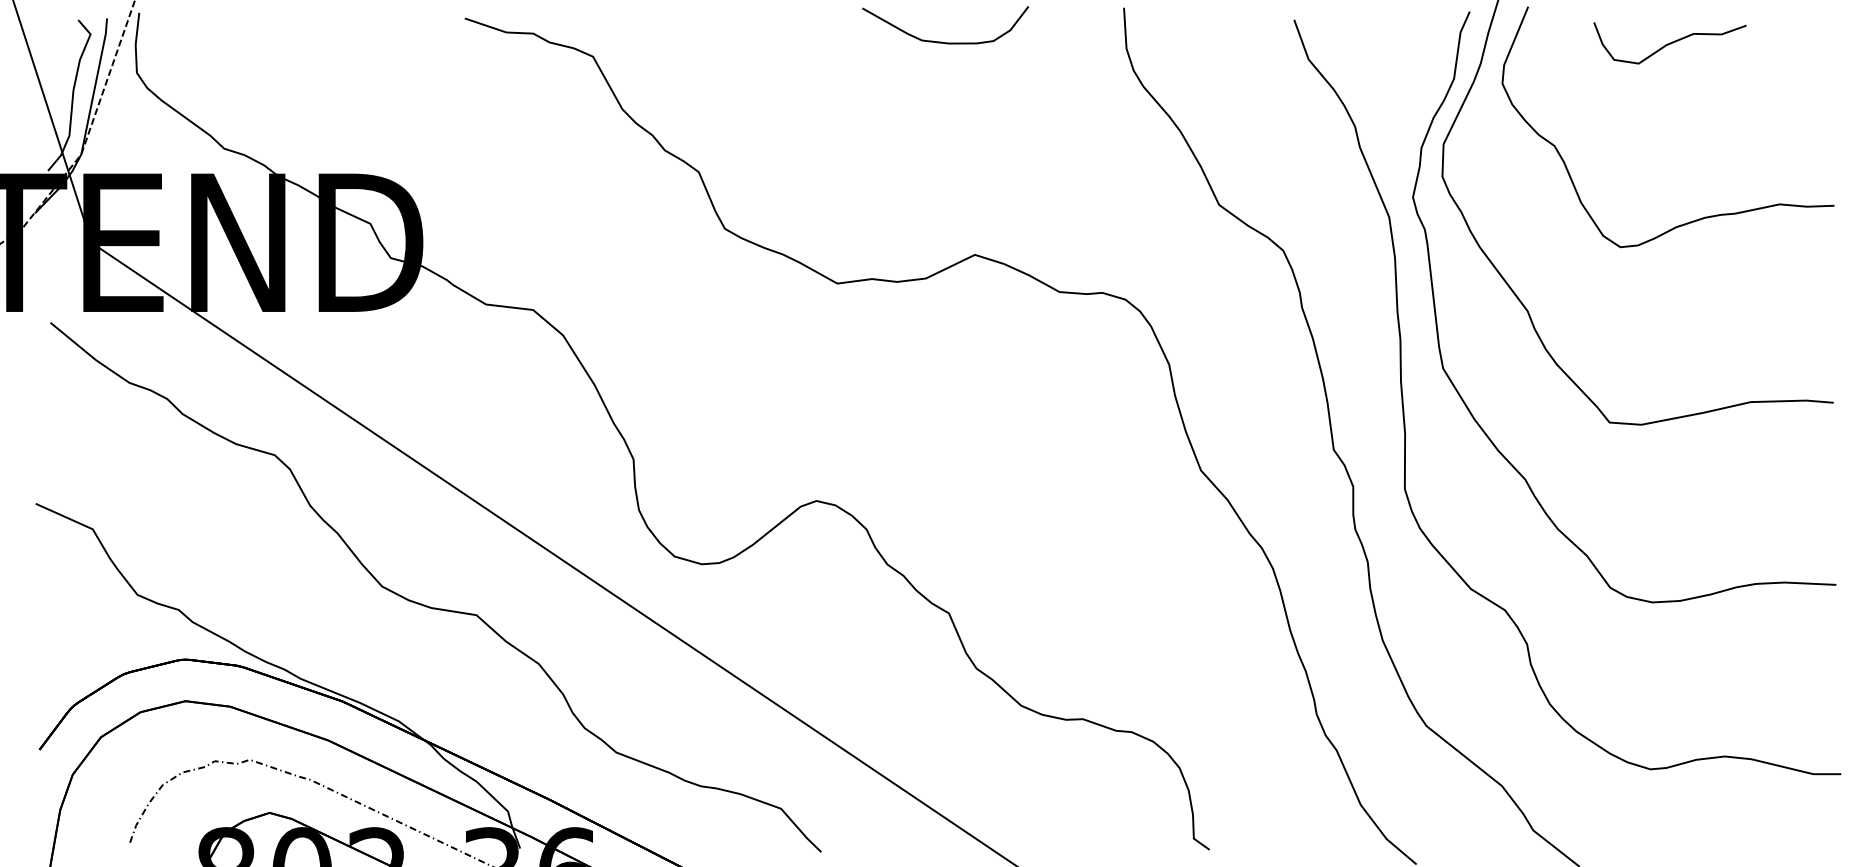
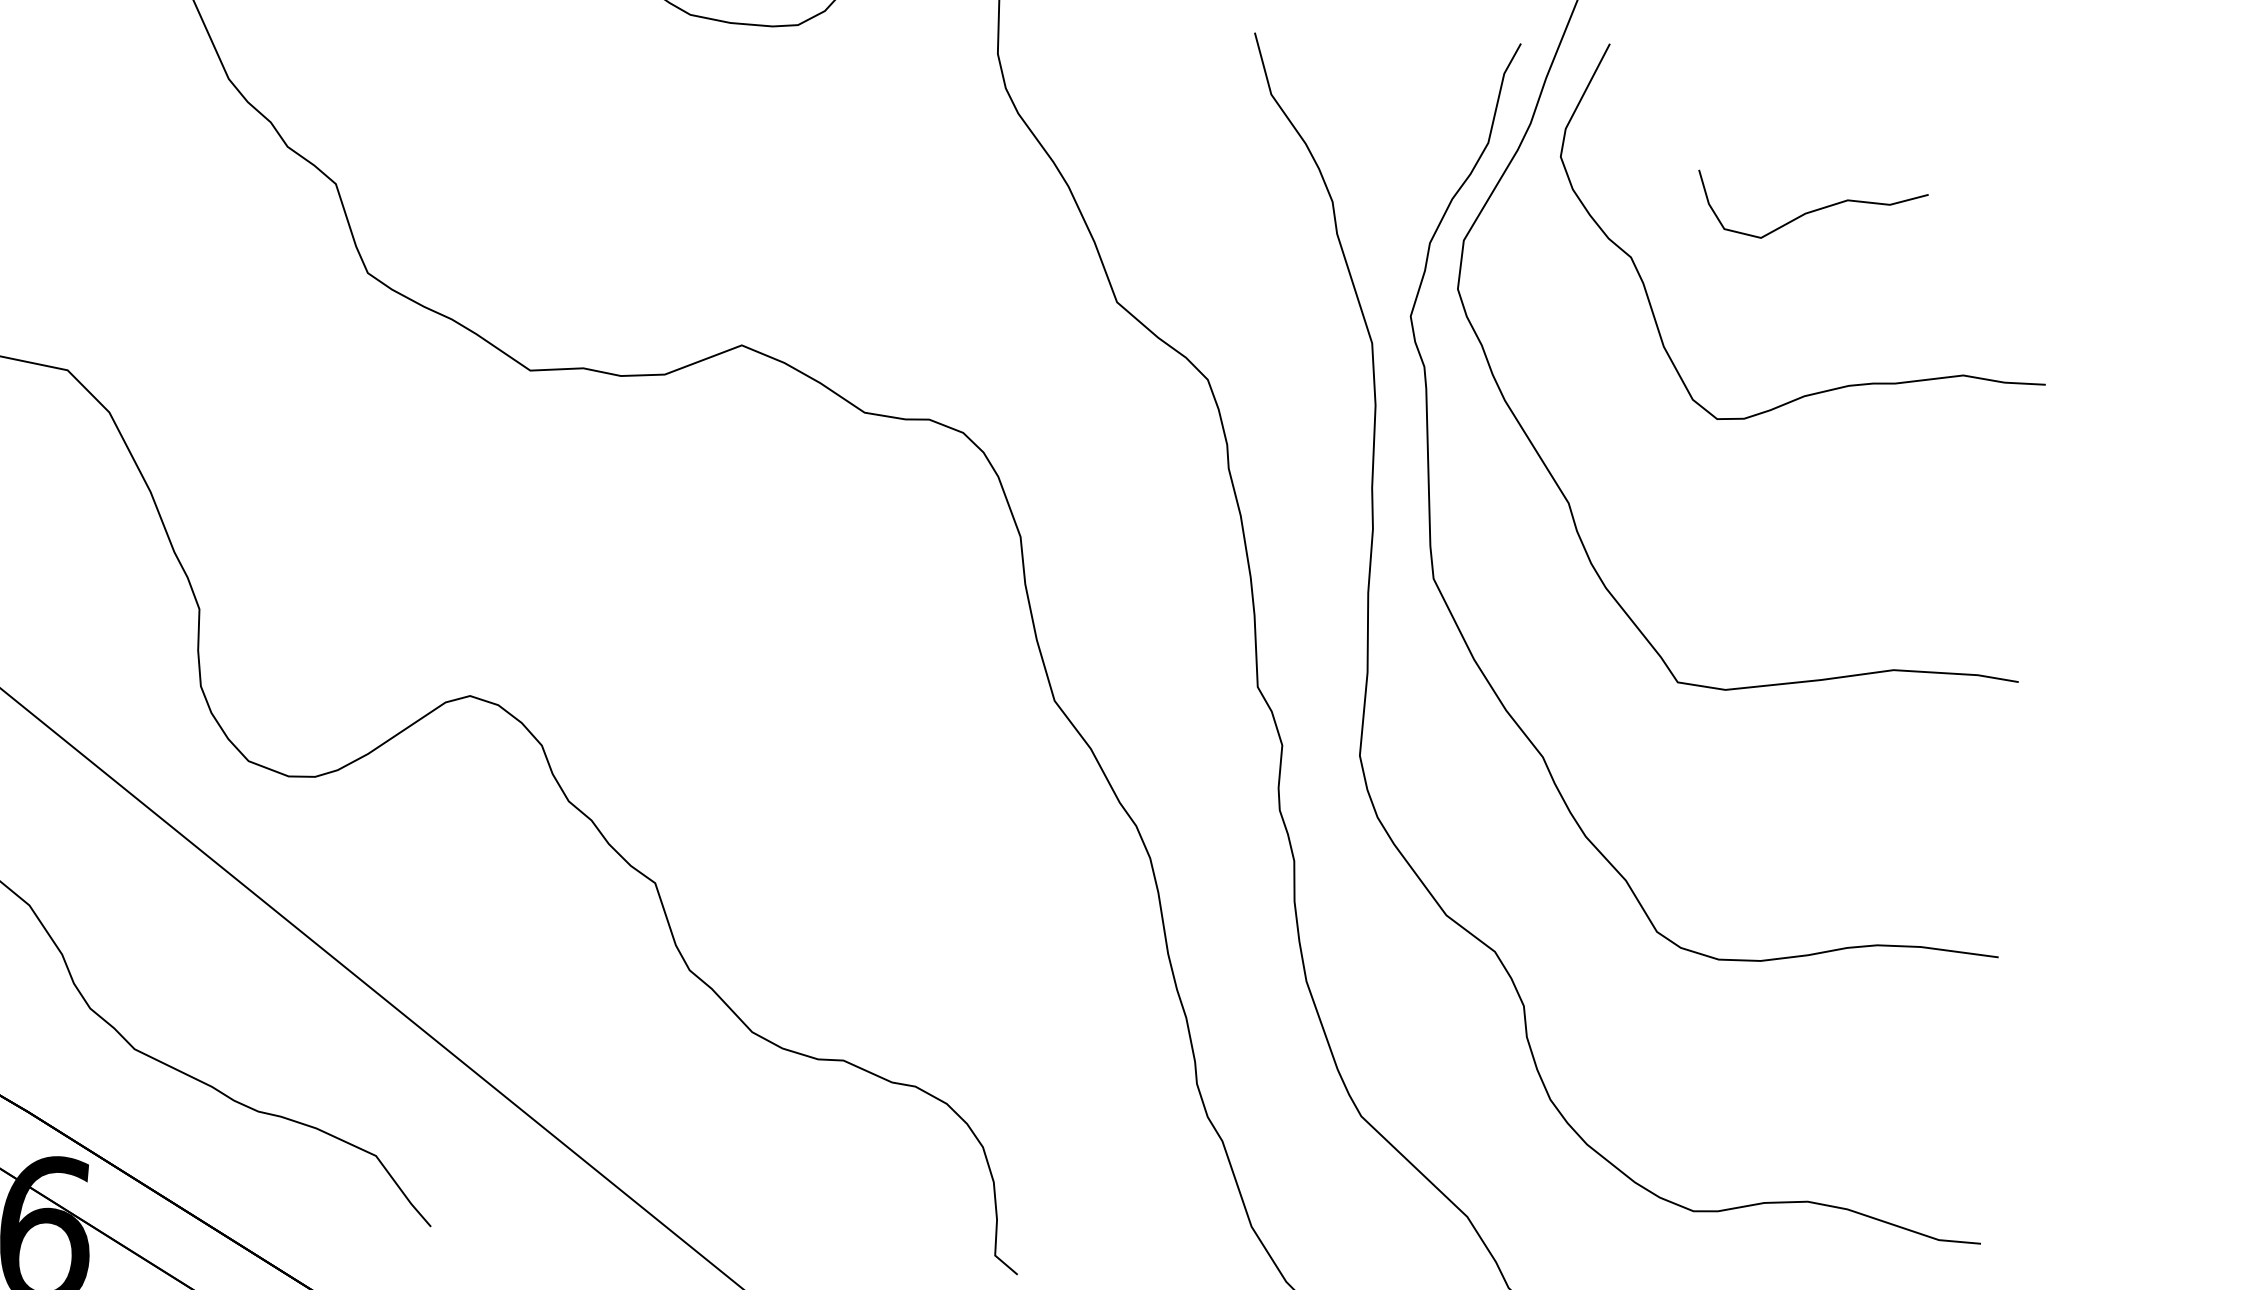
curve: (1669, 43) -> (1810, 211), moved

